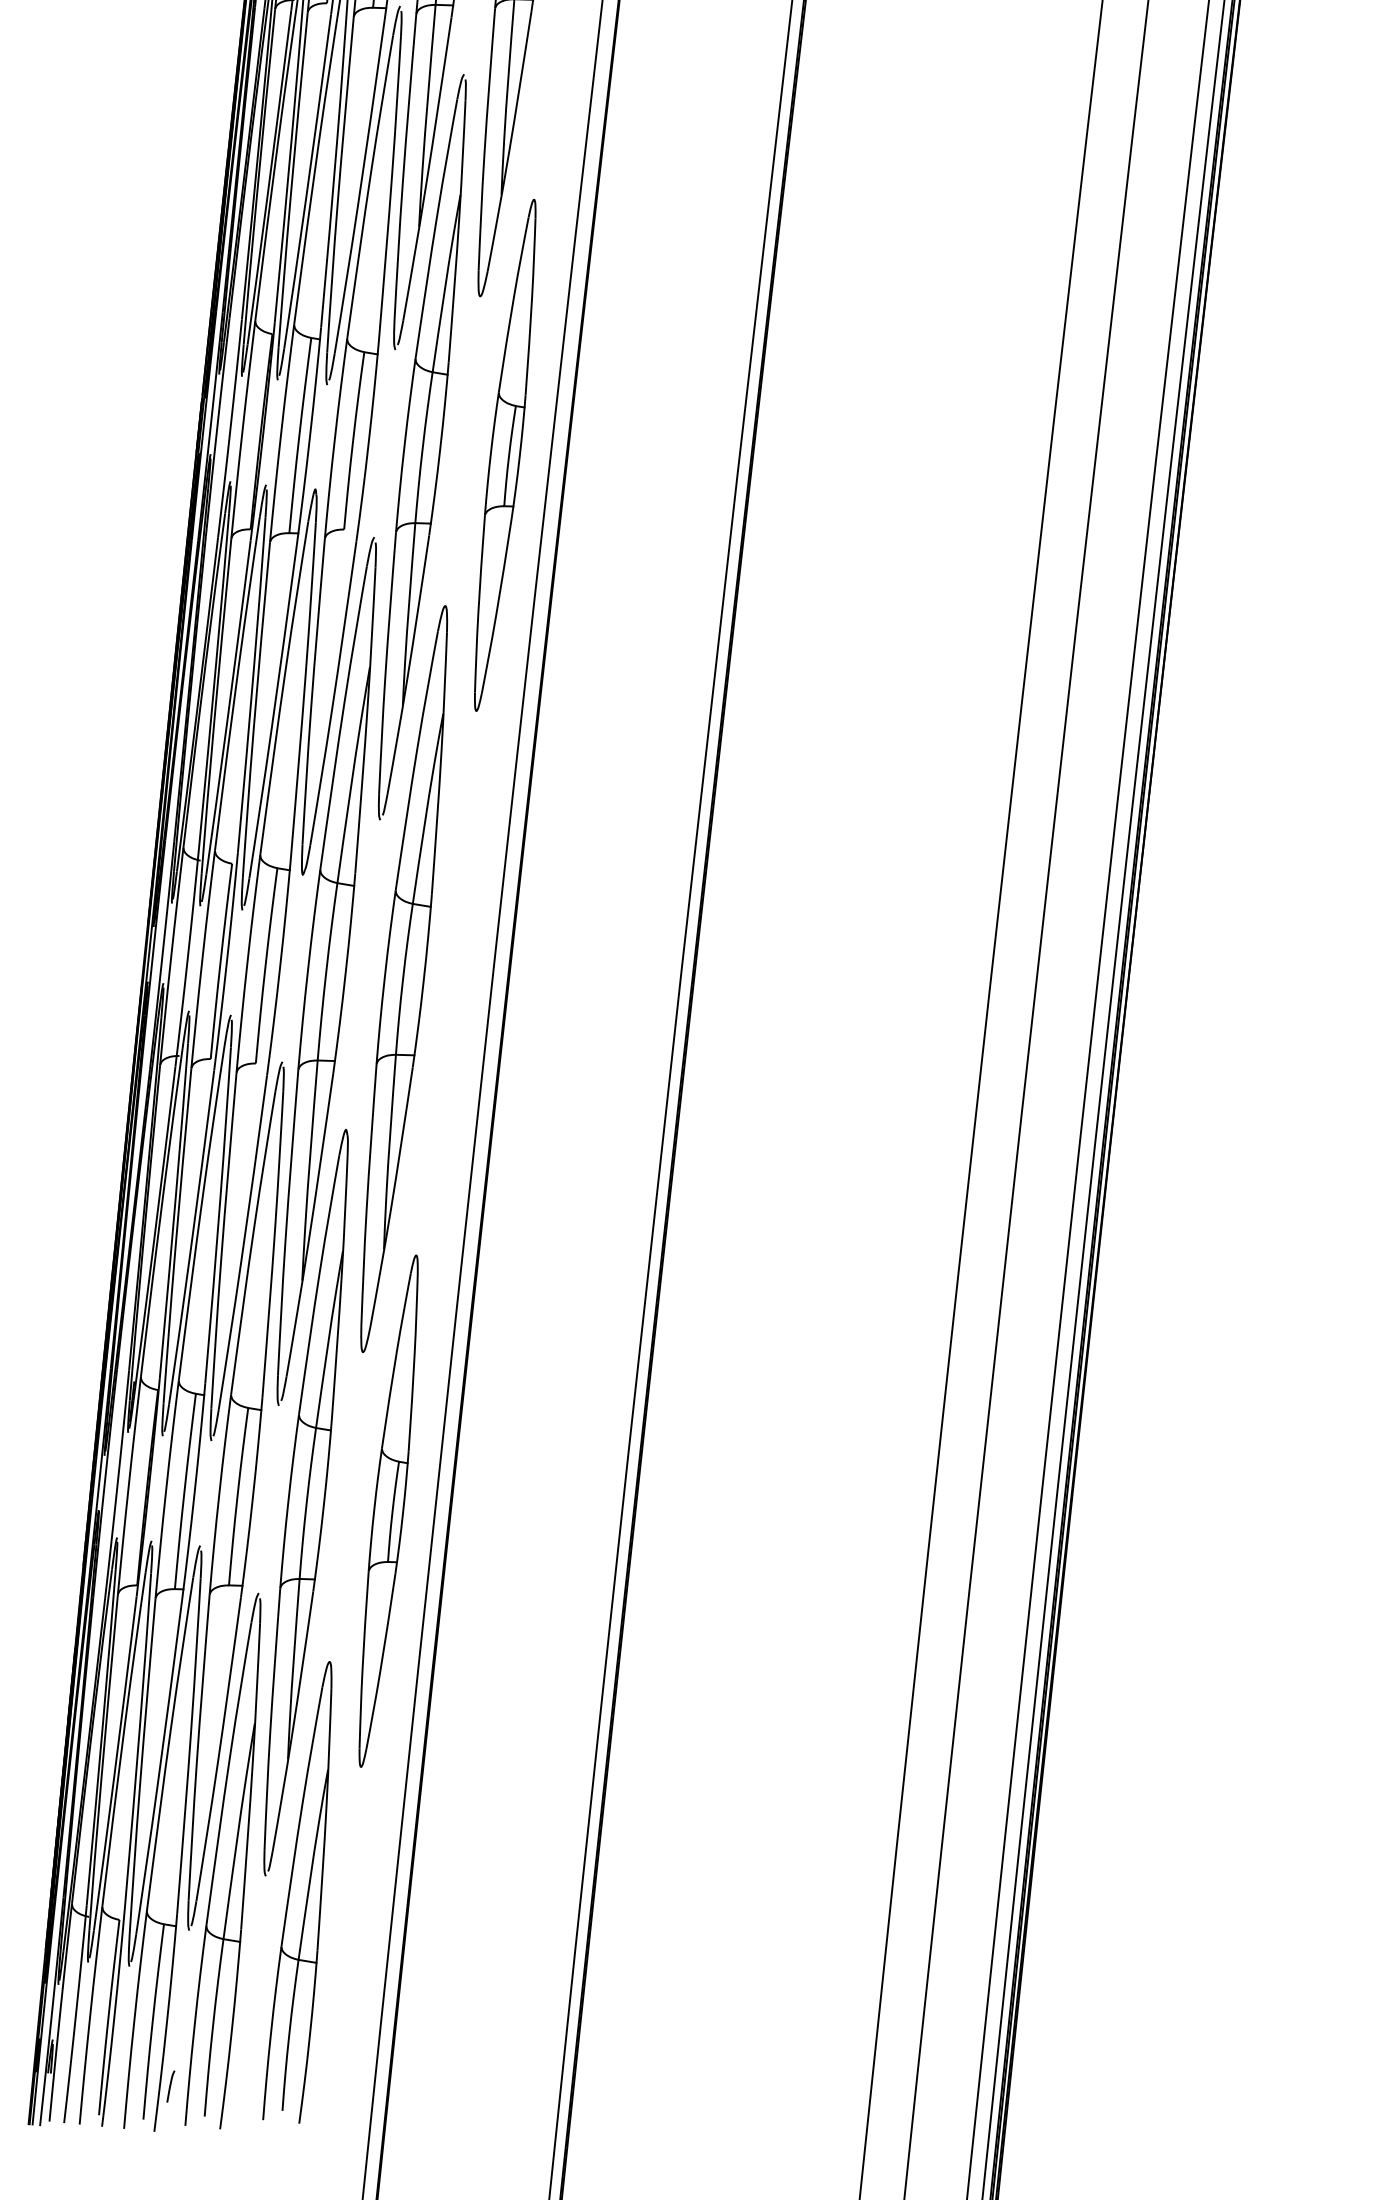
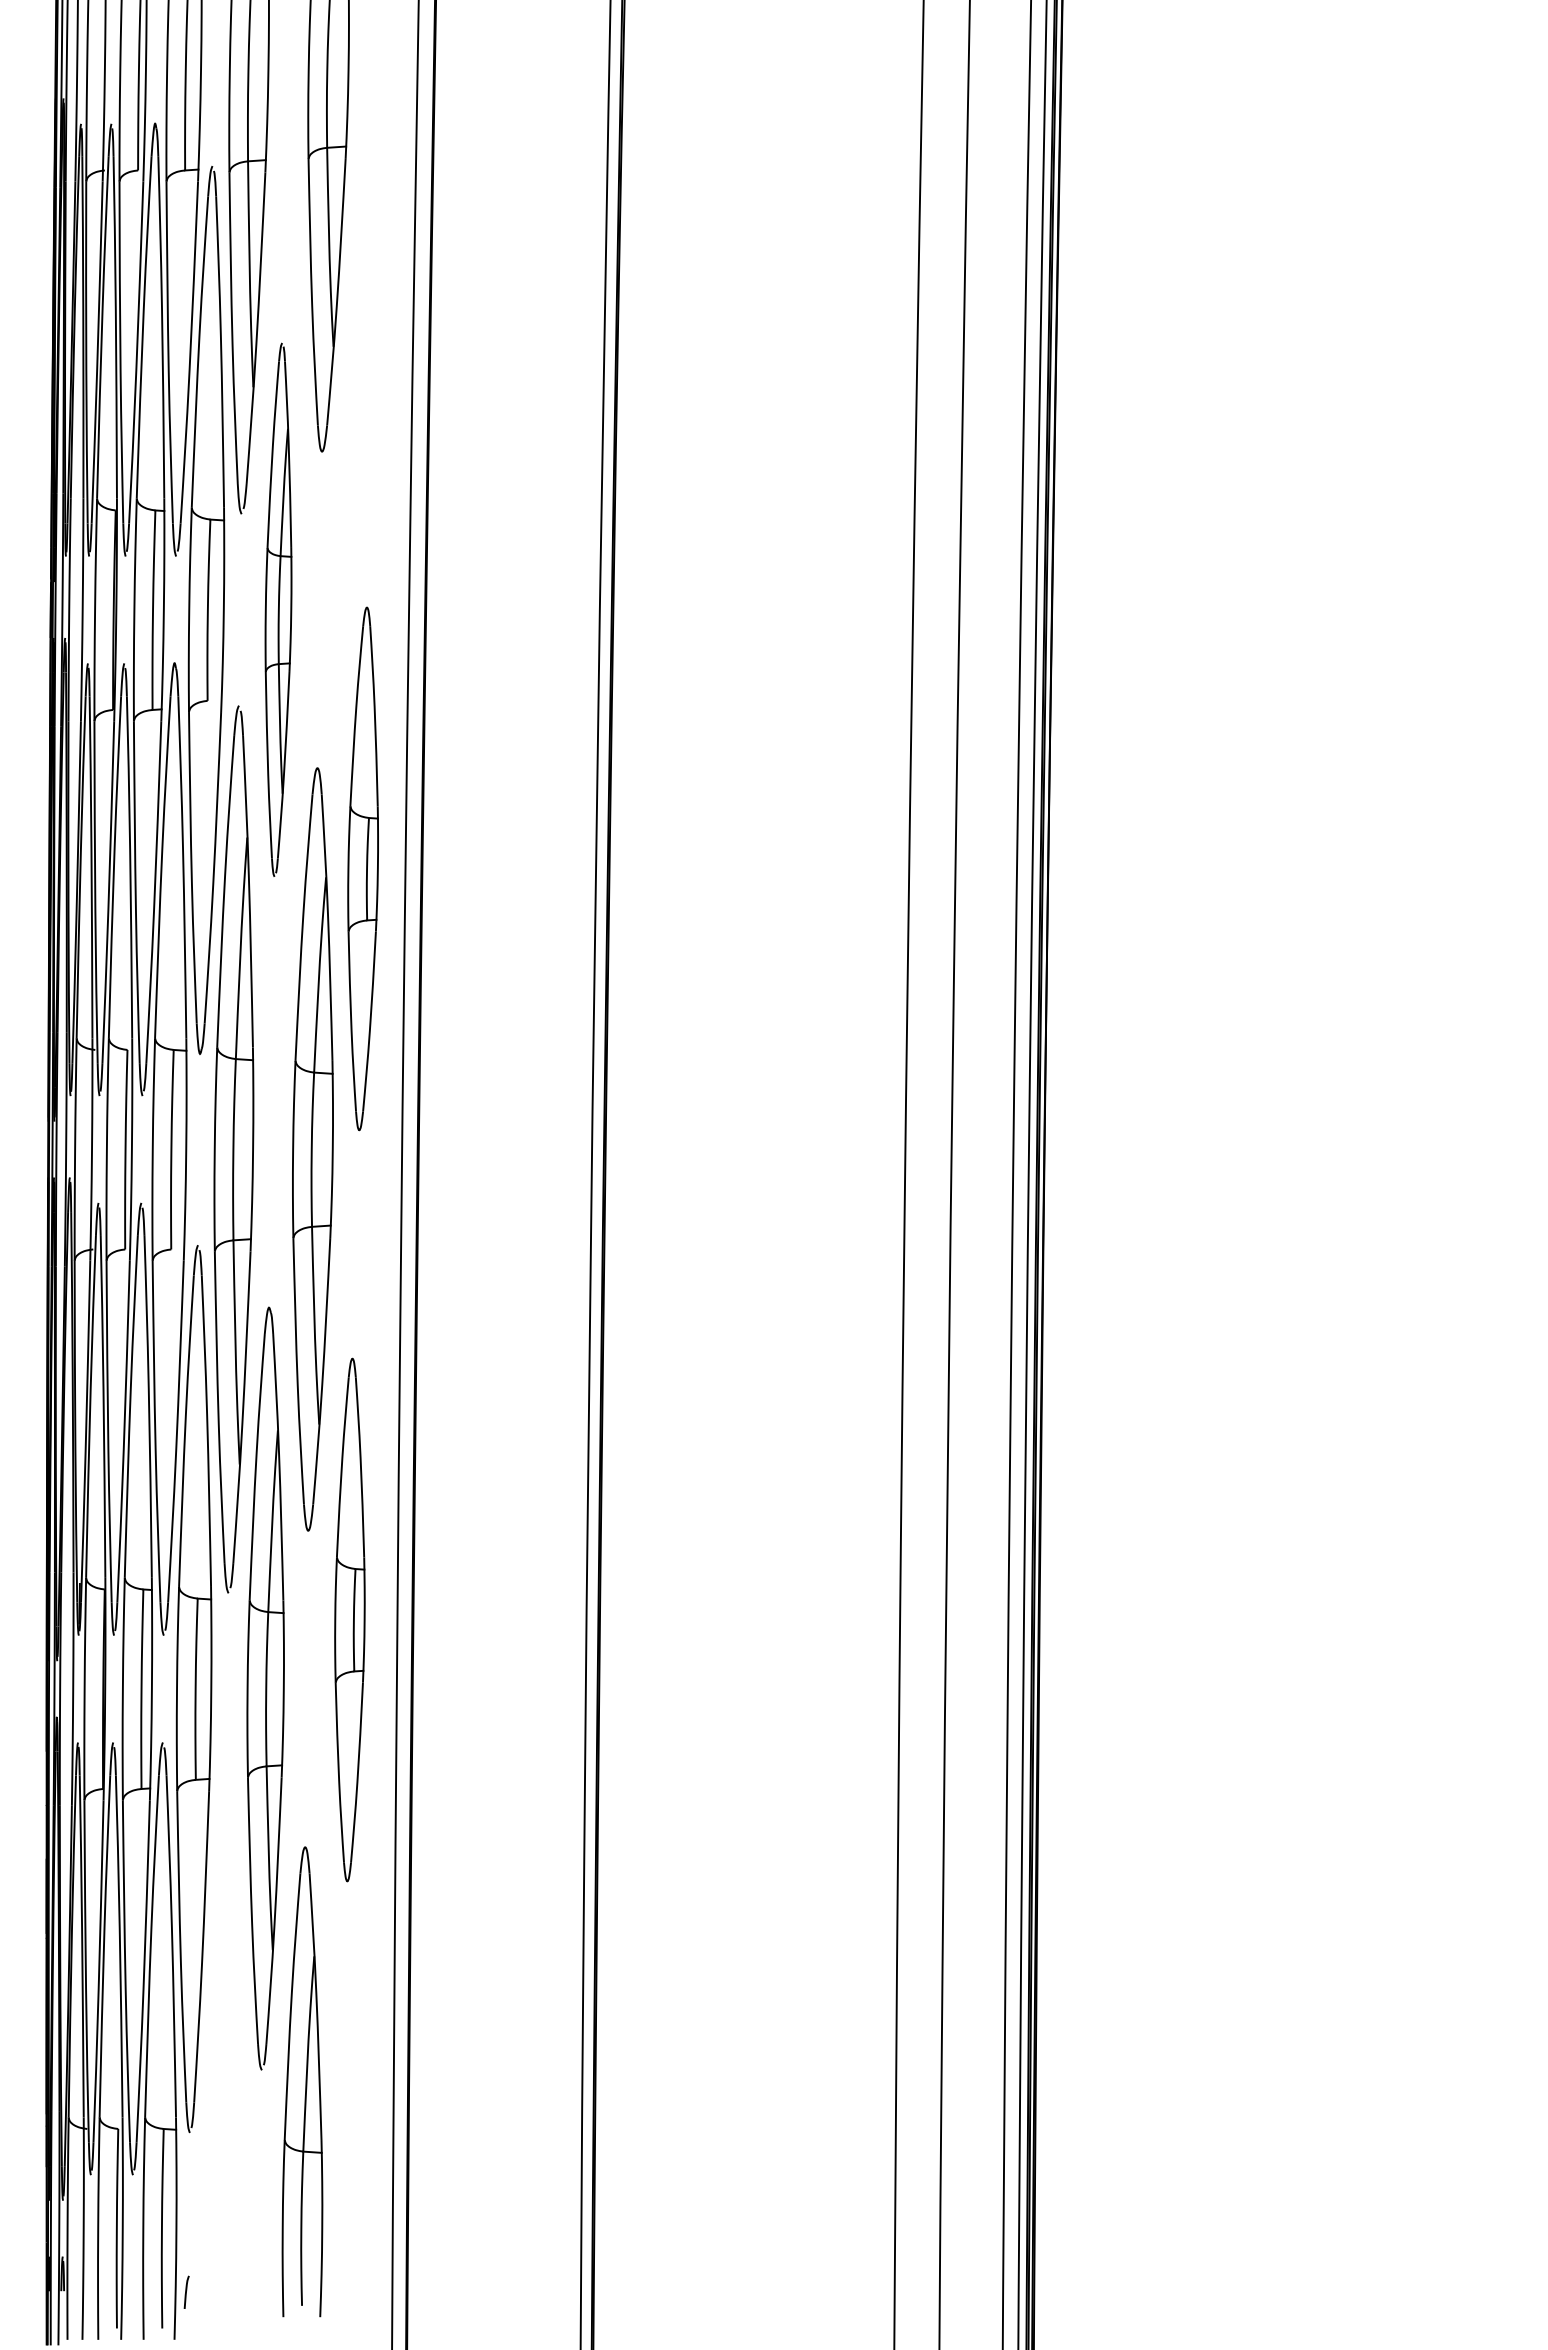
part: (422, 446) -> (278, 609), size x0.7
part: (504, 454) -> (362, 868), moved
part: (388, 1510) -> (349, 1619), moved
part: (229, 1860) -> (223, 2057), removed

